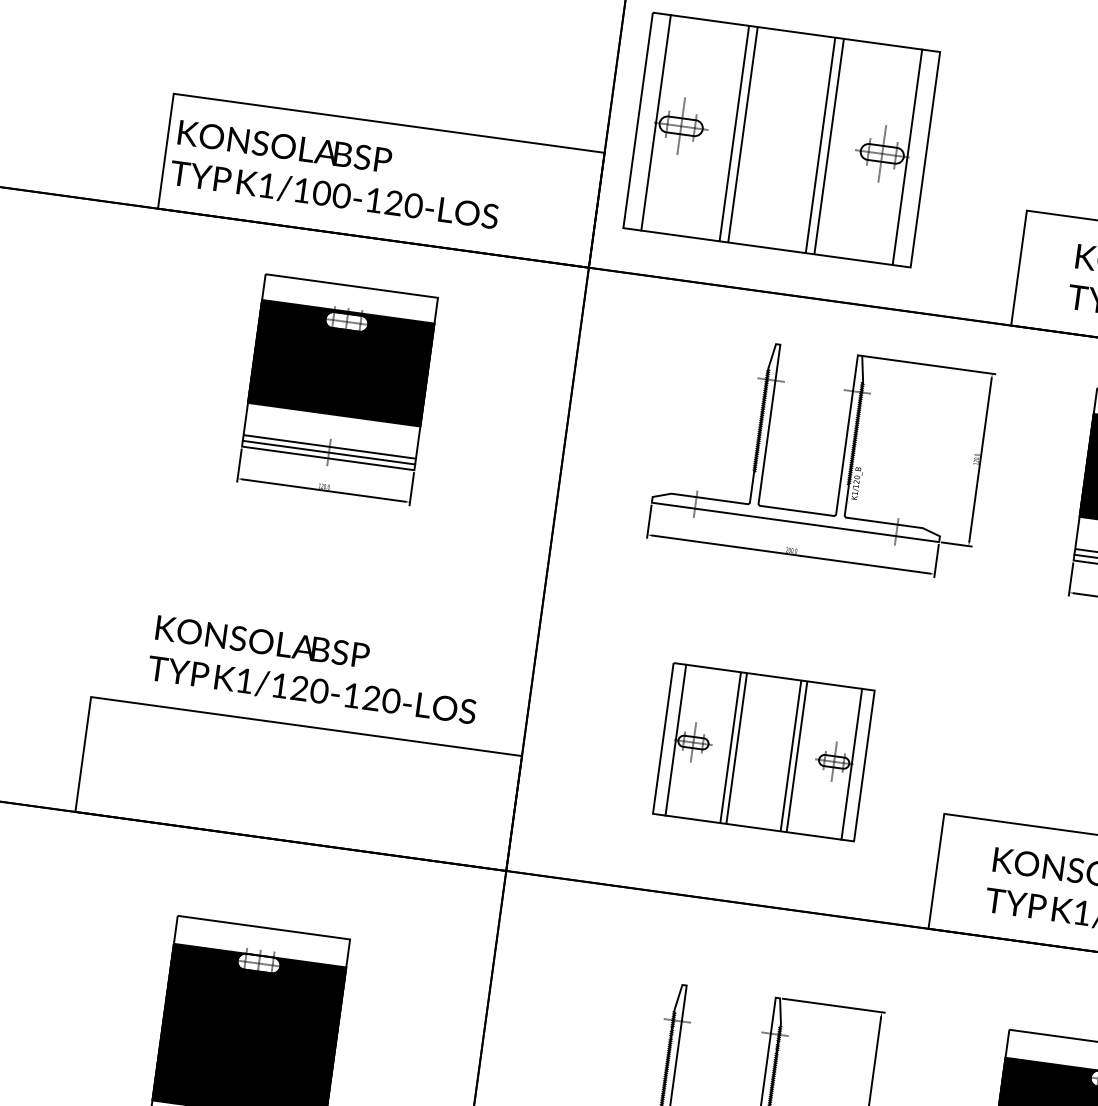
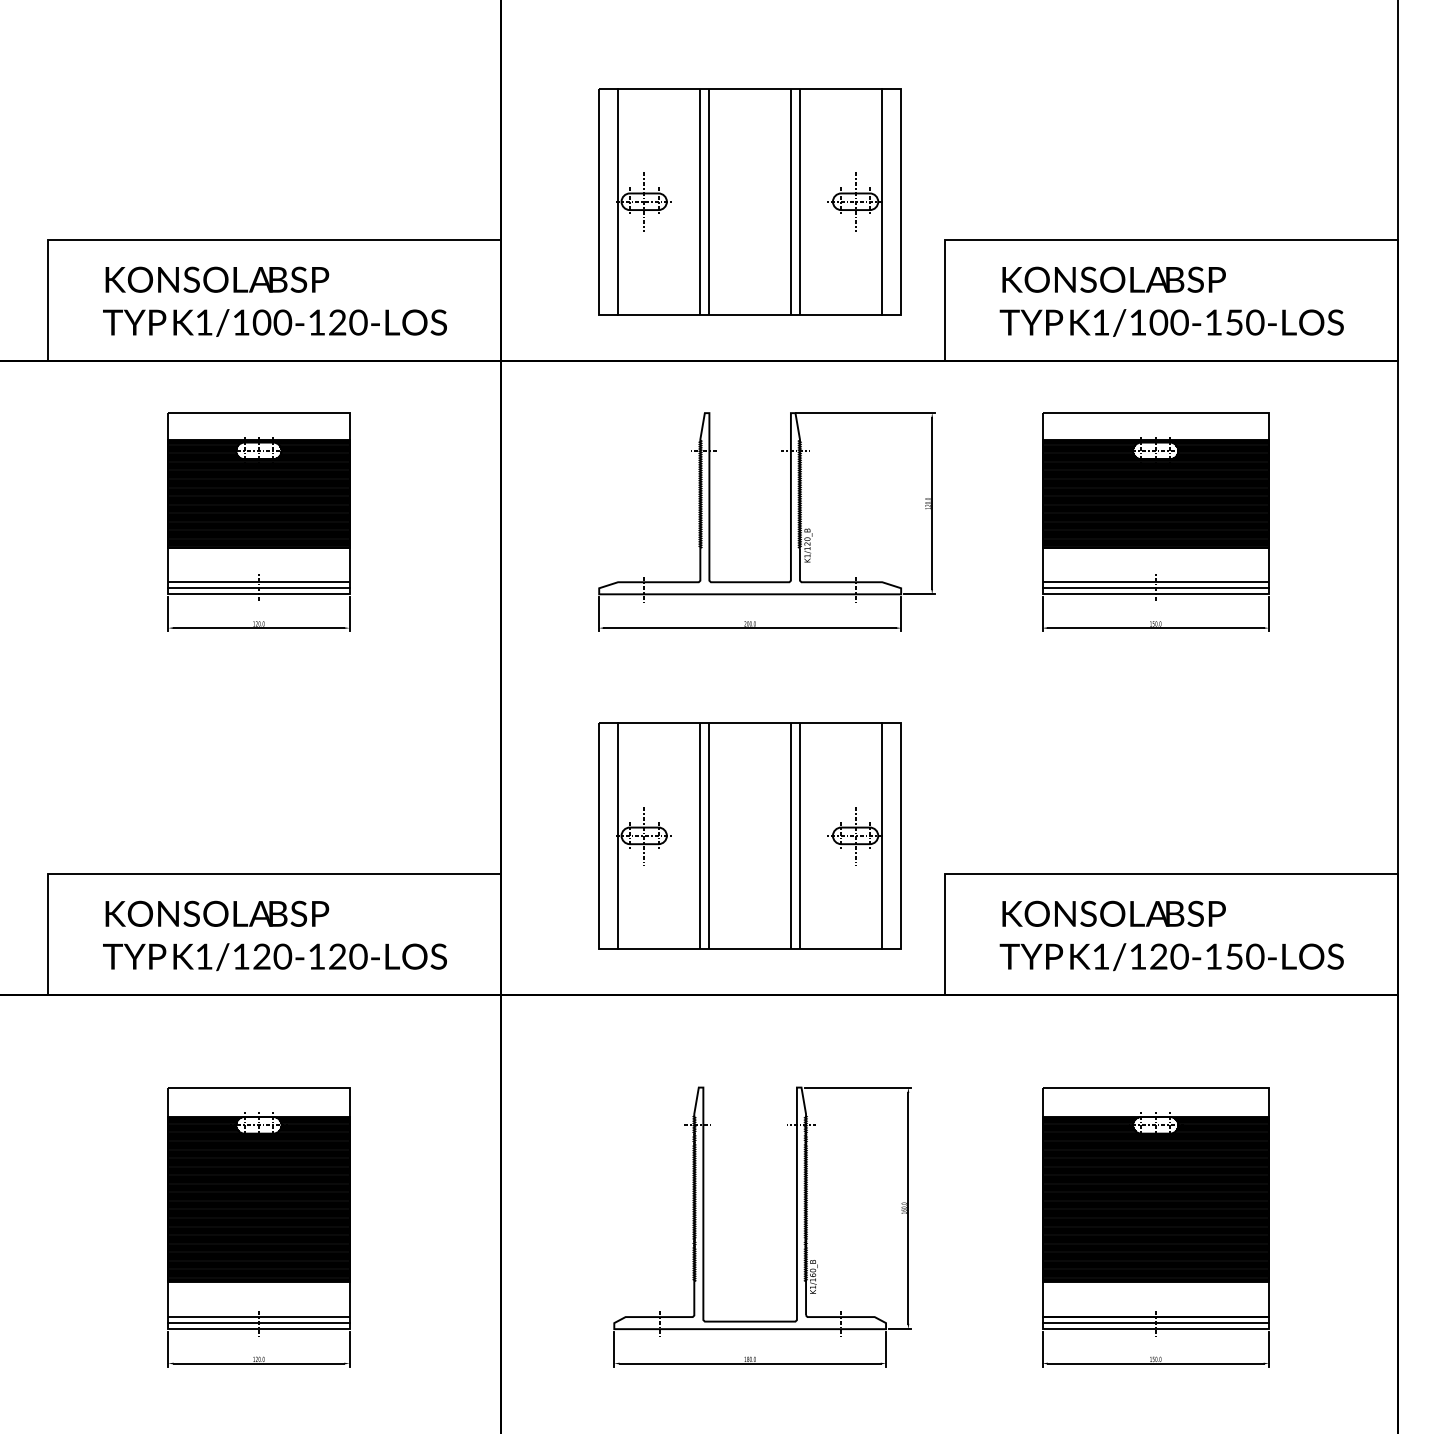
part: (781, 139) -> (749, 201), moved
text: (336, 174) -> (274, 301), moved
text: (314, 669) -> (274, 935), moved
part: (763, 751) -> (749, 835), size x1.43

